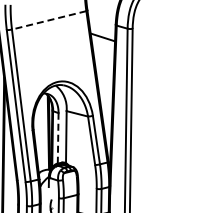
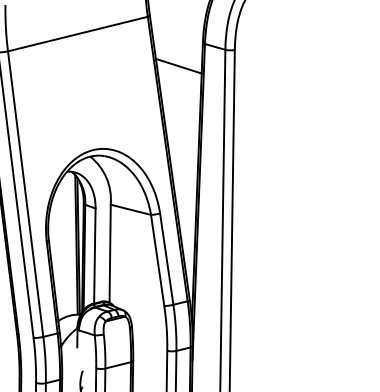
line: (48, 20) -> (76, 34), dashed -> solid
line: (58, 137) -> (95, 254), dashed -> solid

